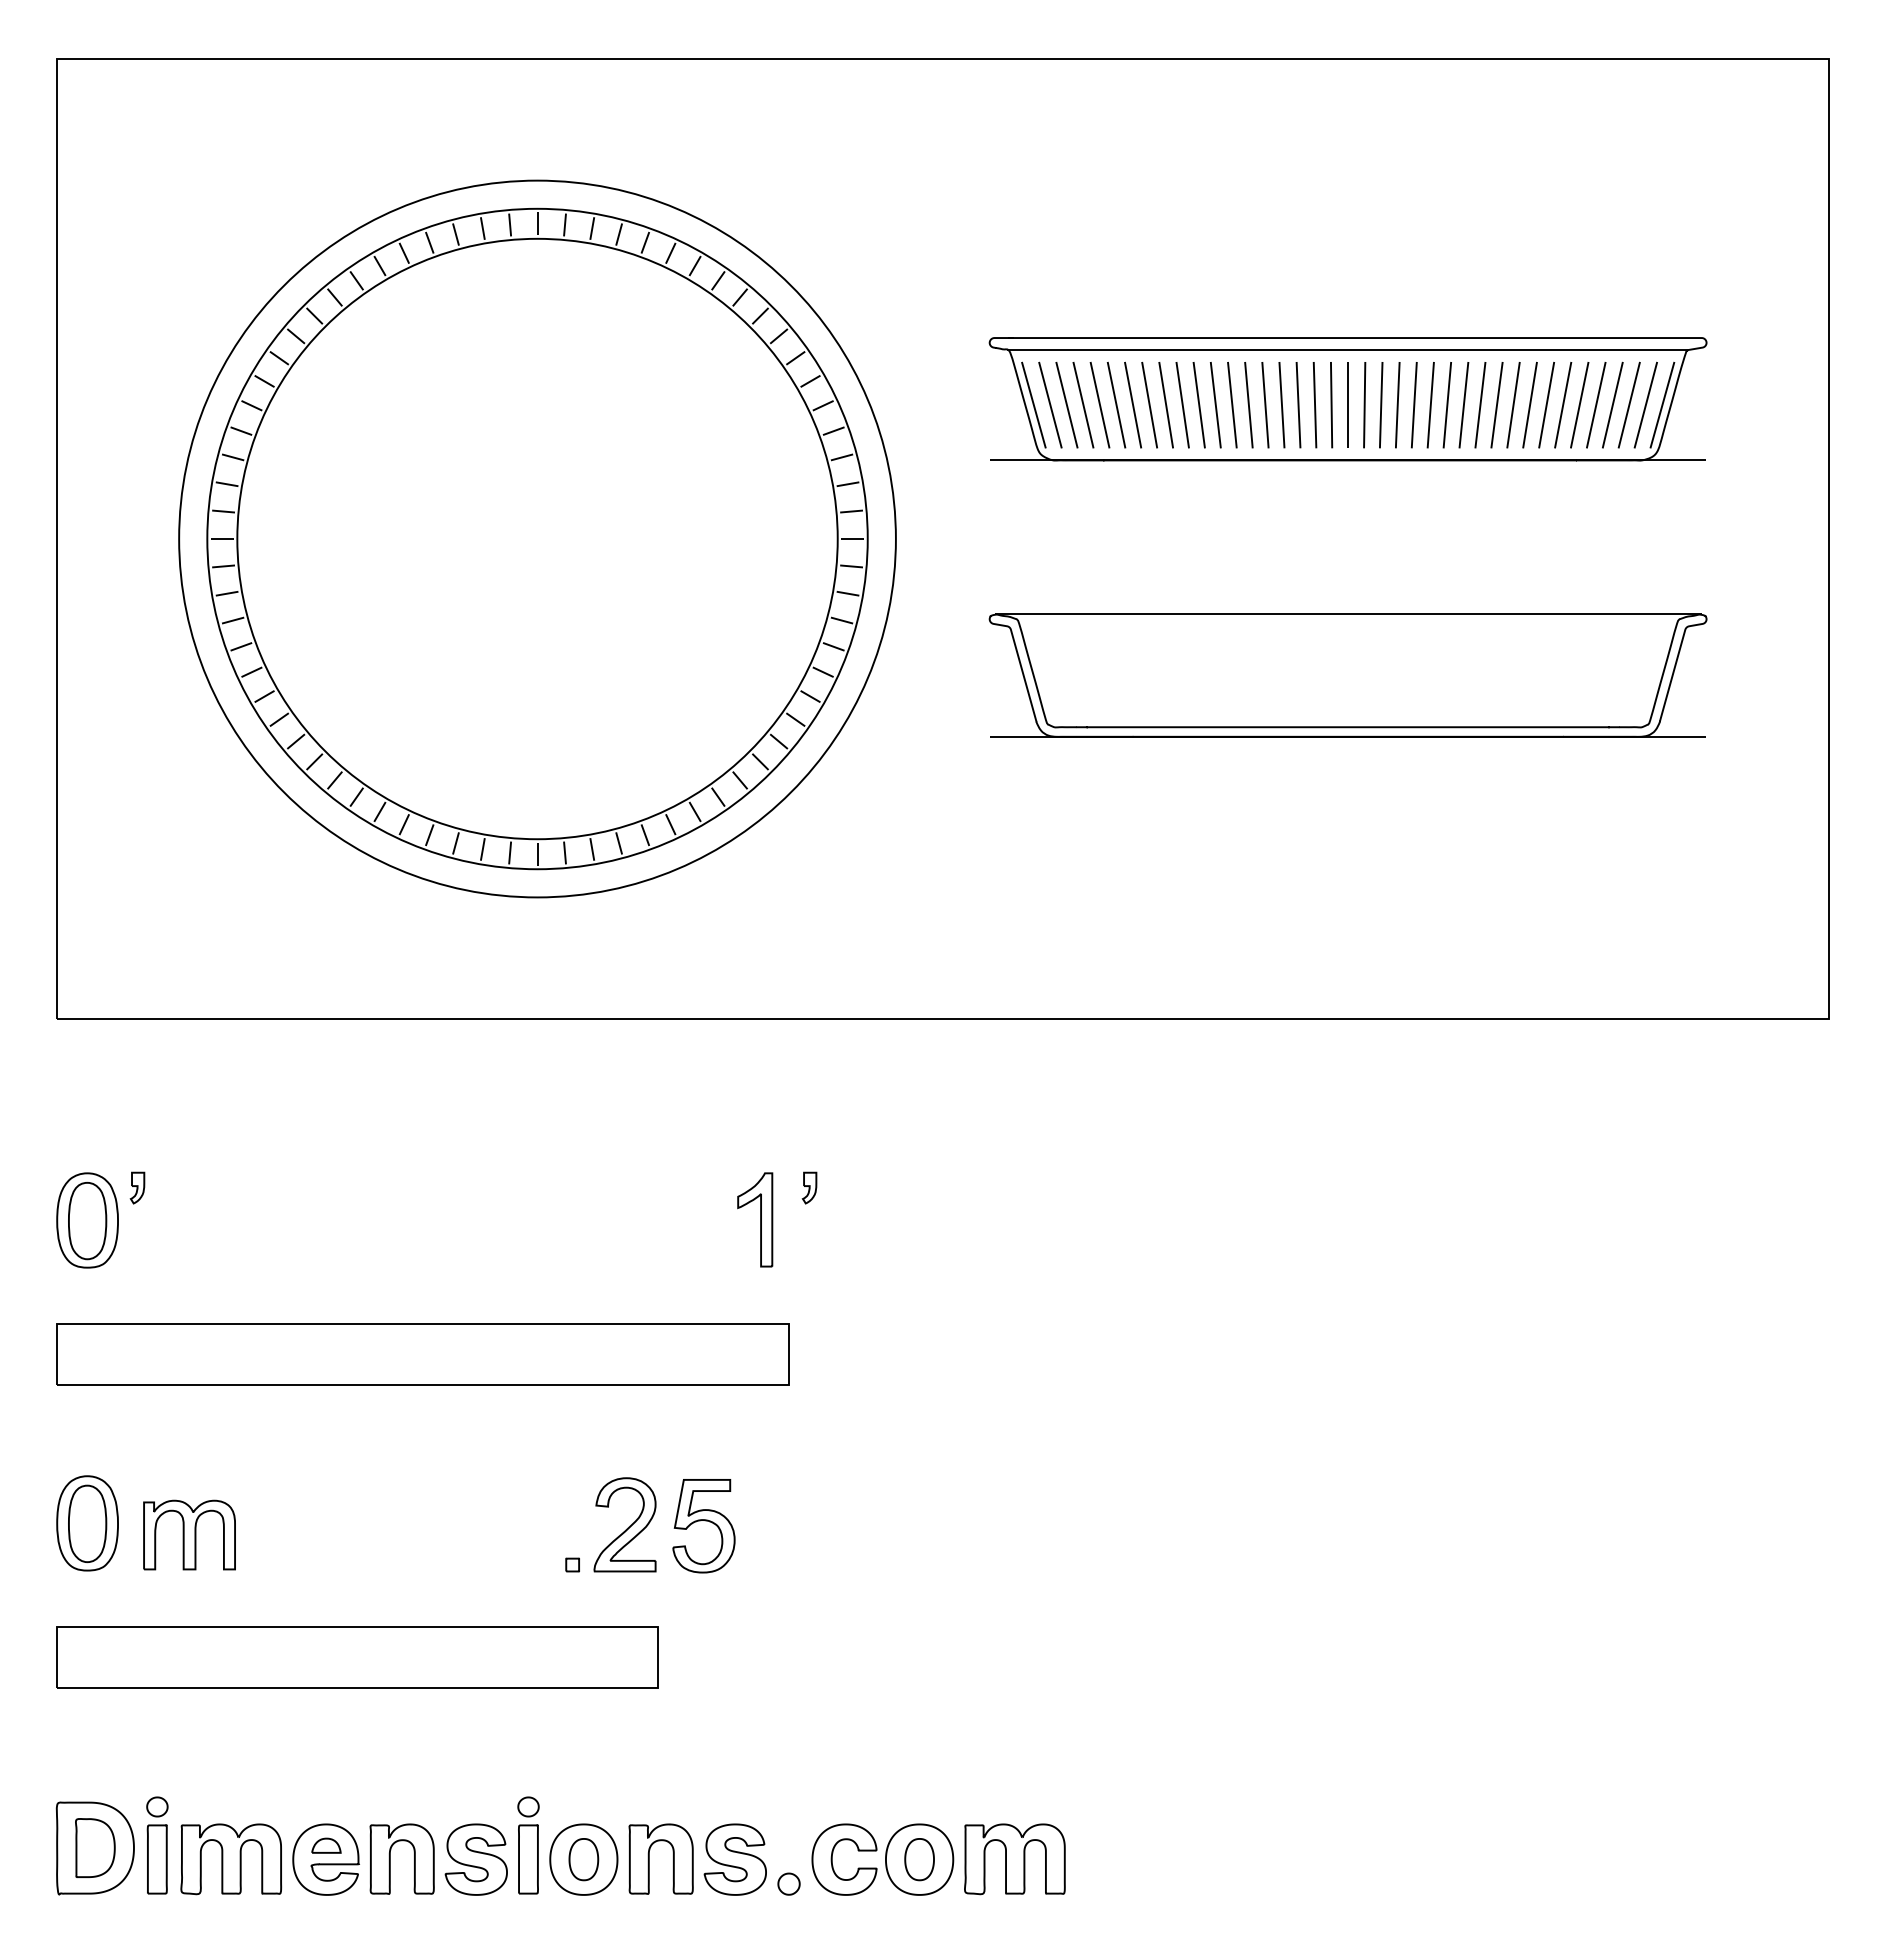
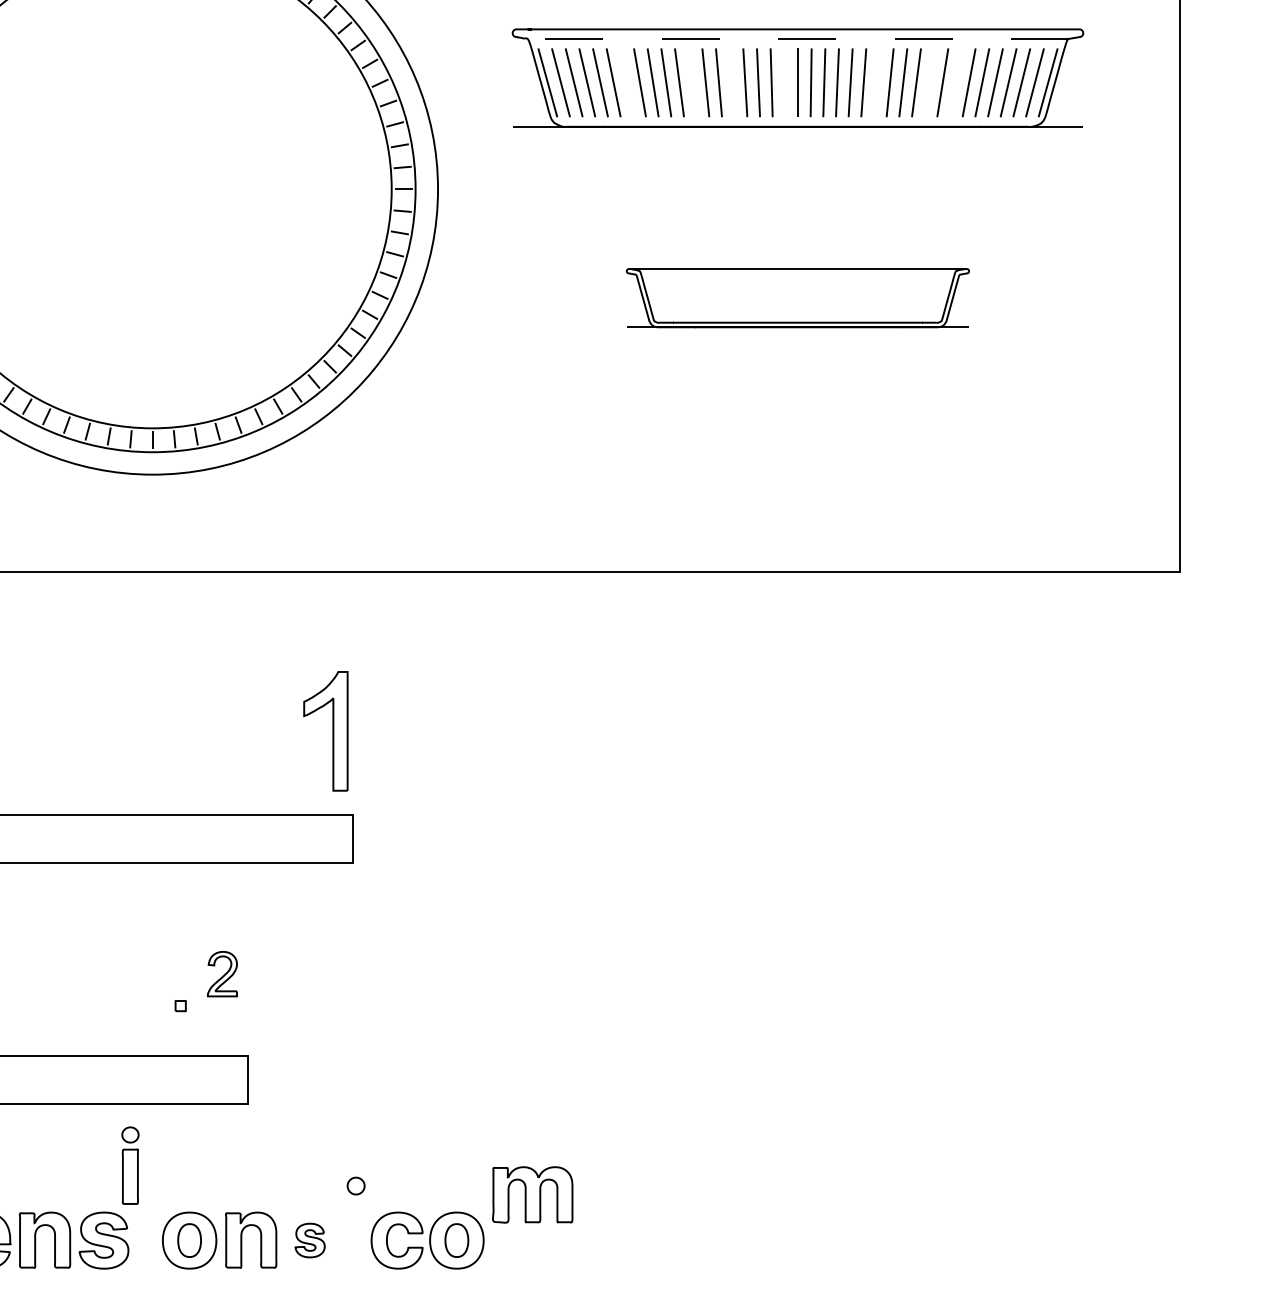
line: (1347, 349) -> (797, 38), solid -> dashed
line: (1132, 404) -> (626, 82), removed
line: (1215, 405) -> (692, 83), removed
line: (1265, 405) -> (732, 83), removed
line: (1331, 405) -> (784, 83), removed
line: (1446, 405) -> (876, 83), removed
line: (1513, 405) -> (929, 83), removed
line: (1546, 405) -> (955, 83), removed
part: (1347, 675) -> (797, 298), size x0.6
part: (809, 1187) -> (369, 705), removed
part: (755, 1219) -> (326, 731), size x1.6
part: (624, 1524) -> (221, 973), size x0.6
part: (703, 1526) -> (284, 975), removed
part: (528, 1845) -> (130, 1165), moved
part: (734, 1859) -> (309, 1240), size x0.6
part: (1014, 1859) -> (532, 1195), moved
part: (788, 1883) -> (355, 1185), moved

